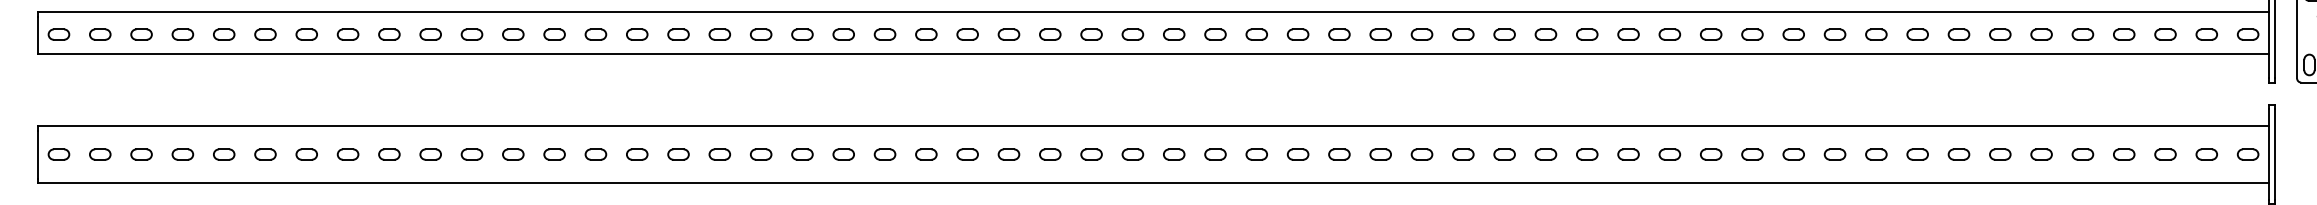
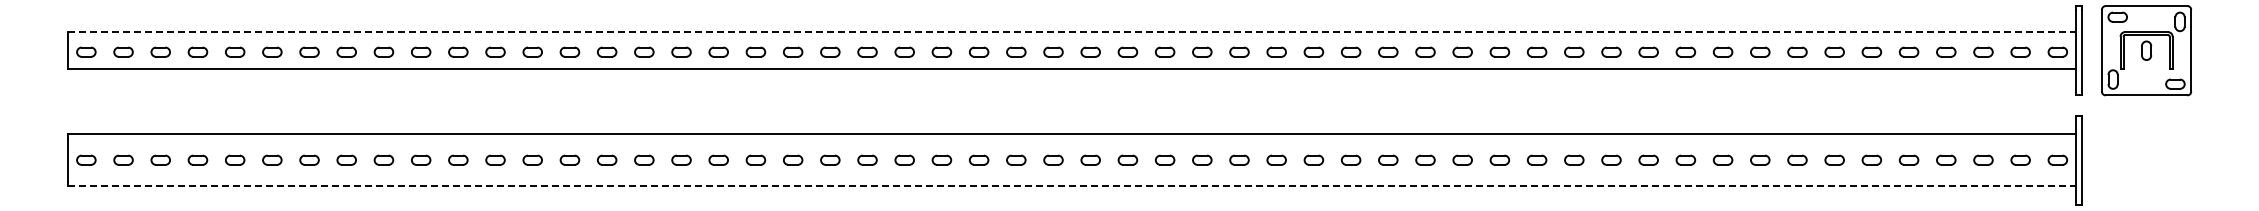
line: (1153, 12) -> (1072, 32), solid -> dashed
line: (1153, 183) -> (1072, 186), solid -> dashed

